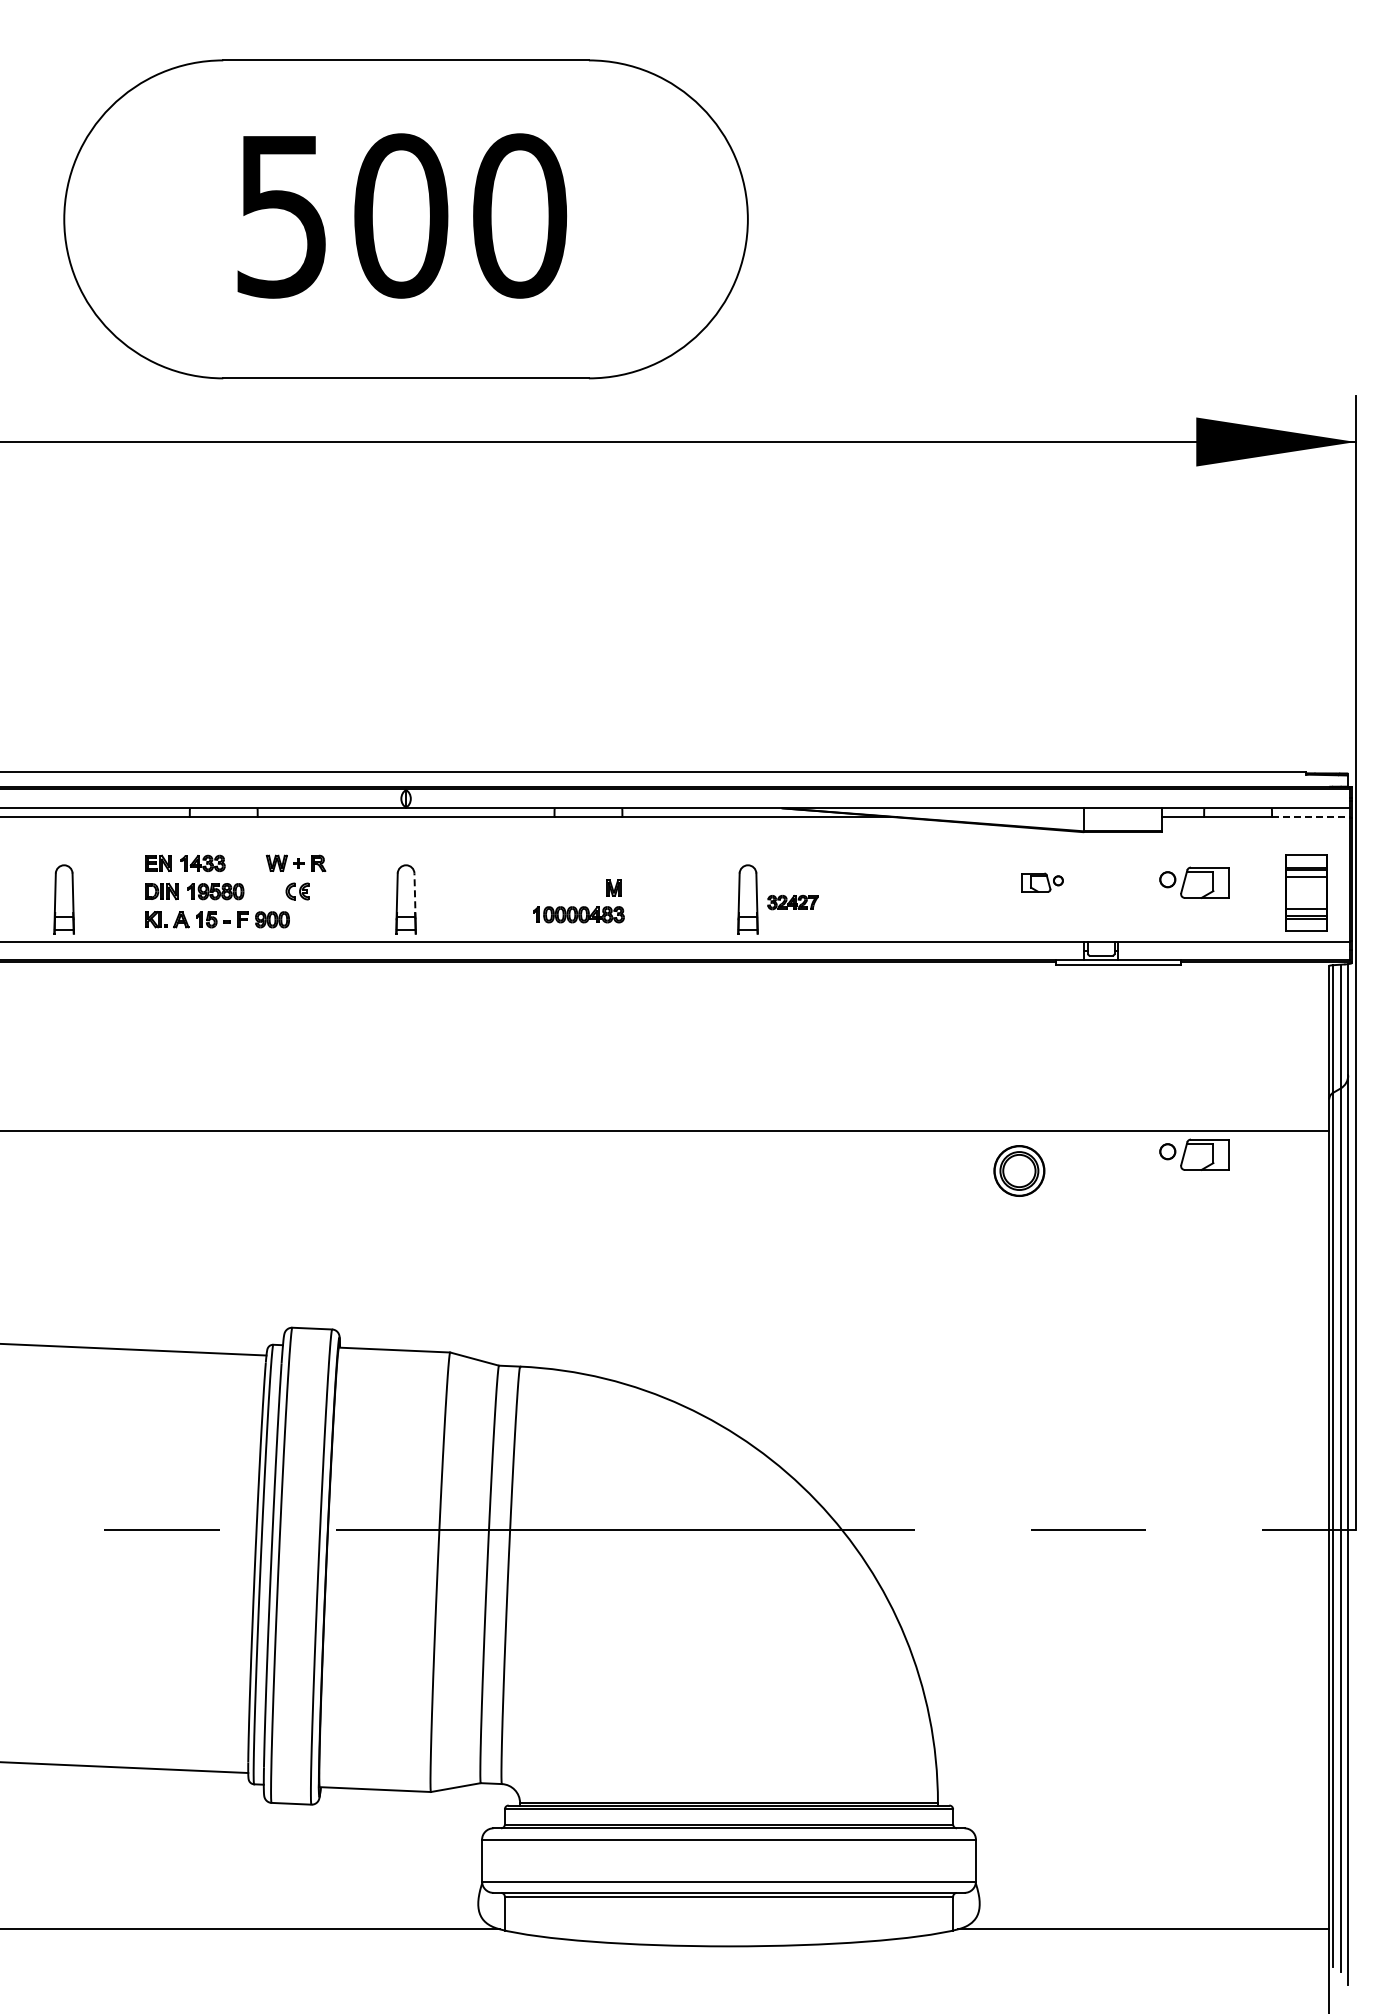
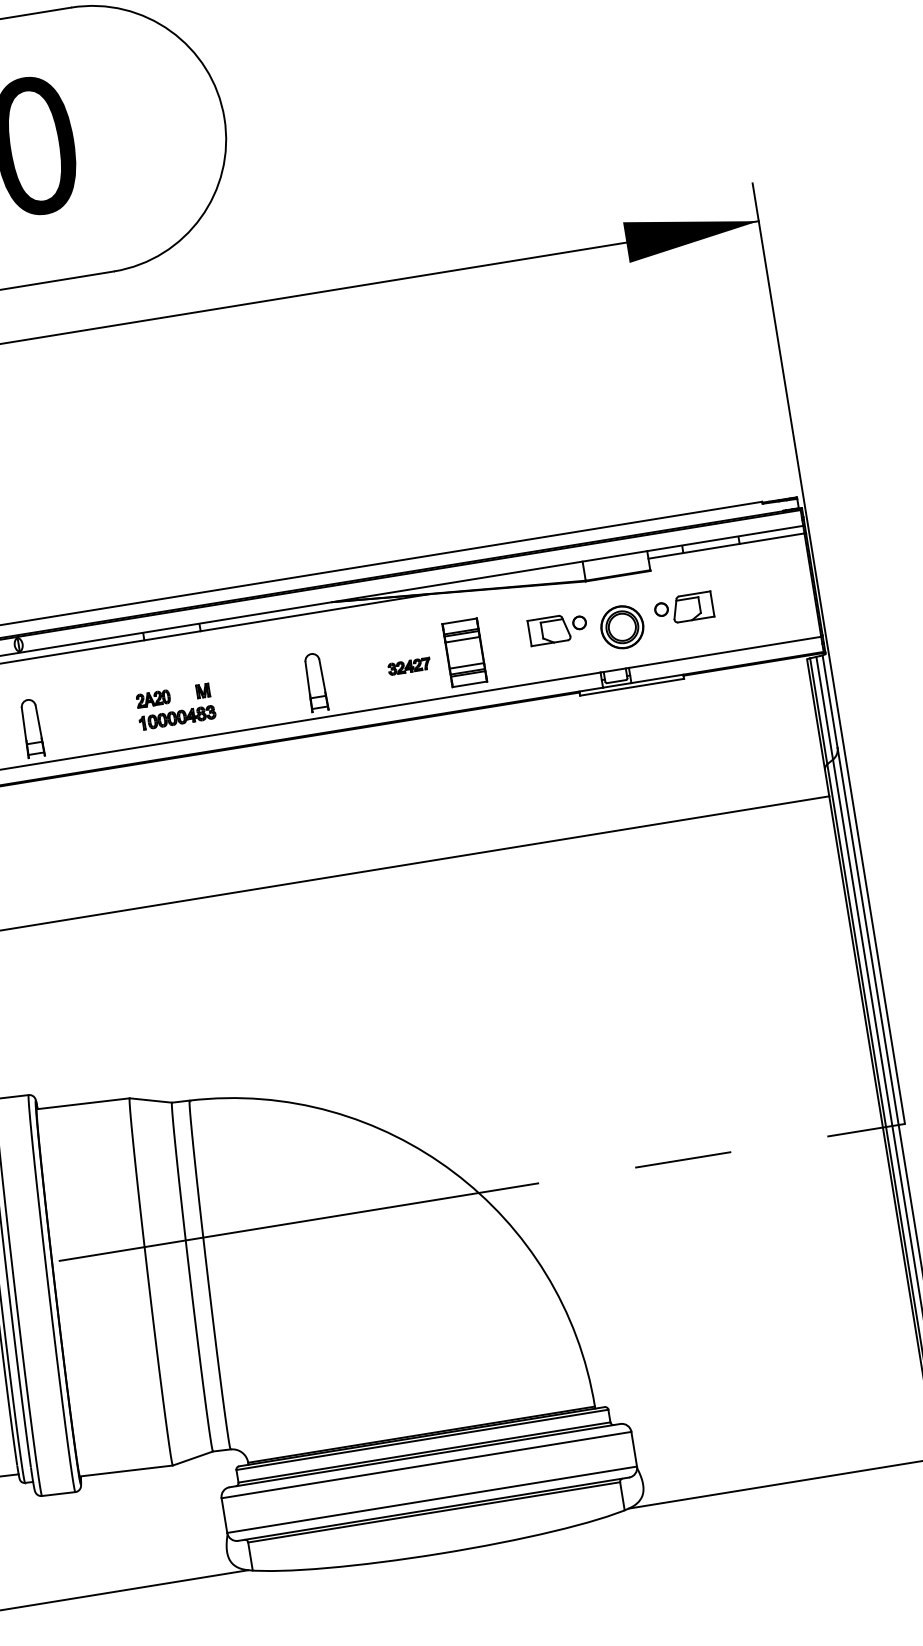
line: (1311, 817) -> (772, 538), dashed -> solid
part: (1042, 882) -> (557, 628), size x1.67
part: (553, 887) -> (152, 698), added
part: (1306, 892) -> (464, 652), moved
line: (415, 896) -> (39, 724), dashed -> solid
part: (792, 902) -> (409, 666), moved
part: (1194, 1154) -> (720, 834), removed
part: (1019, 1170) -> (622, 626), moved

